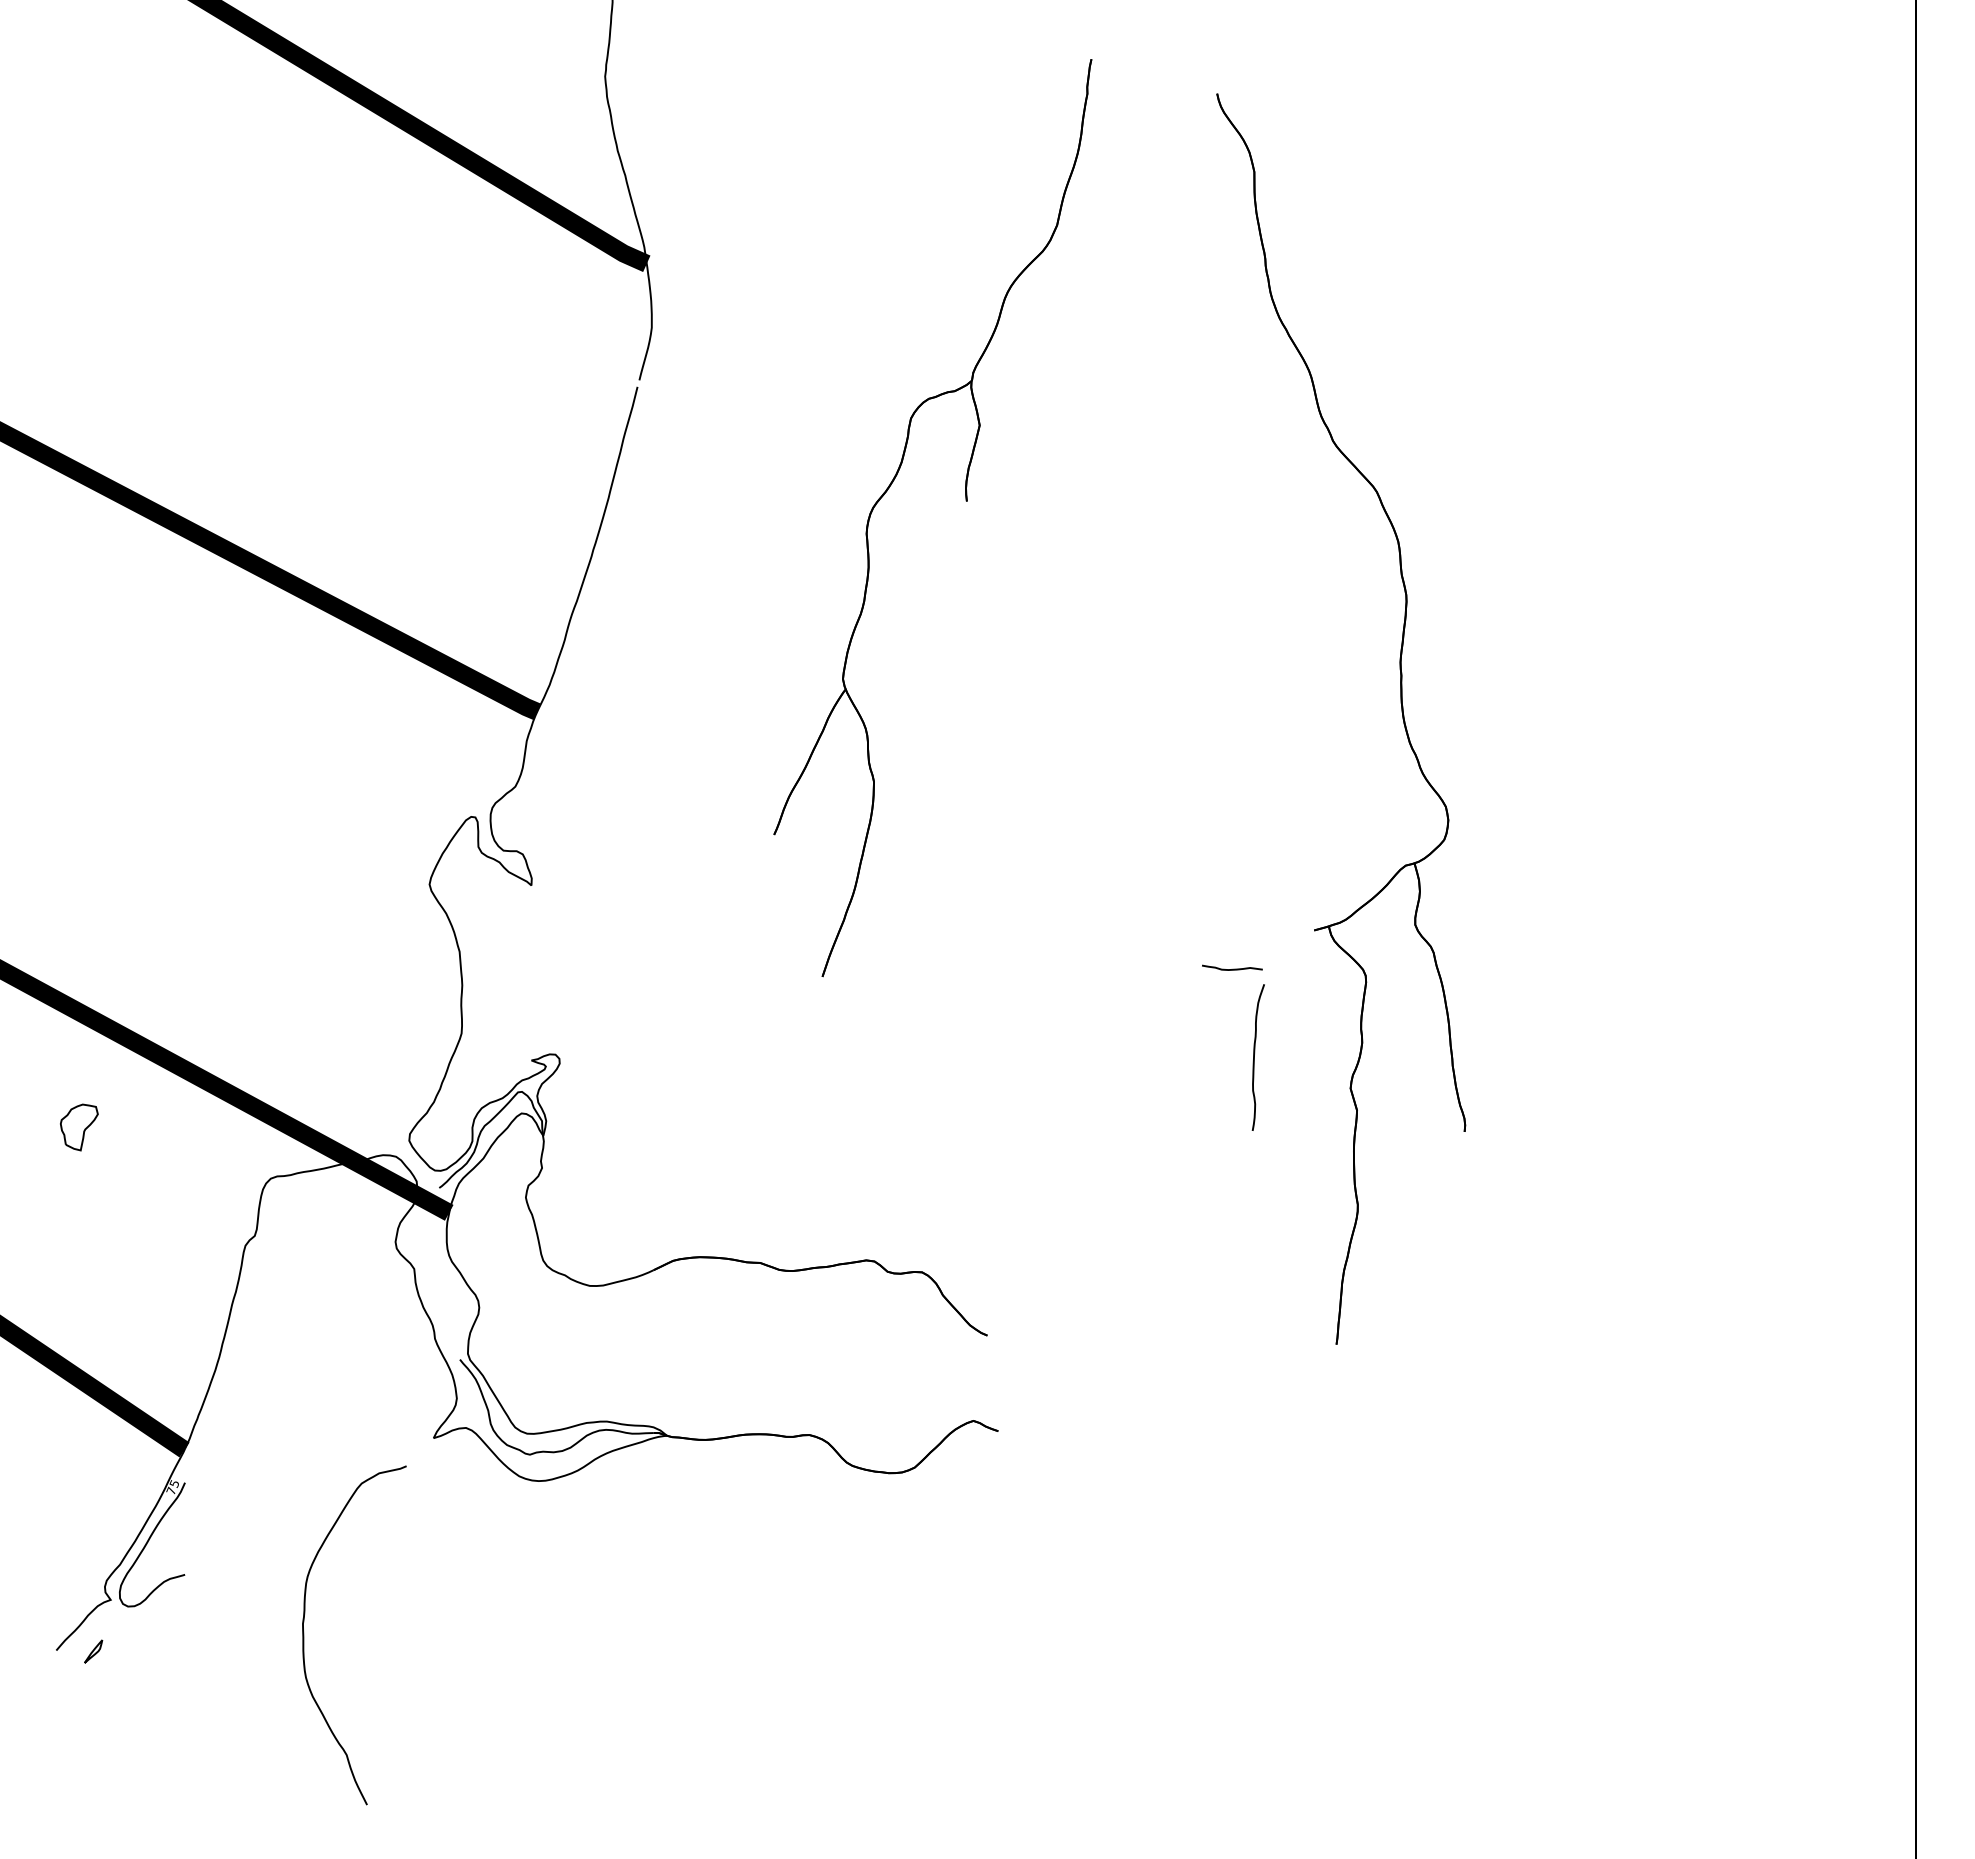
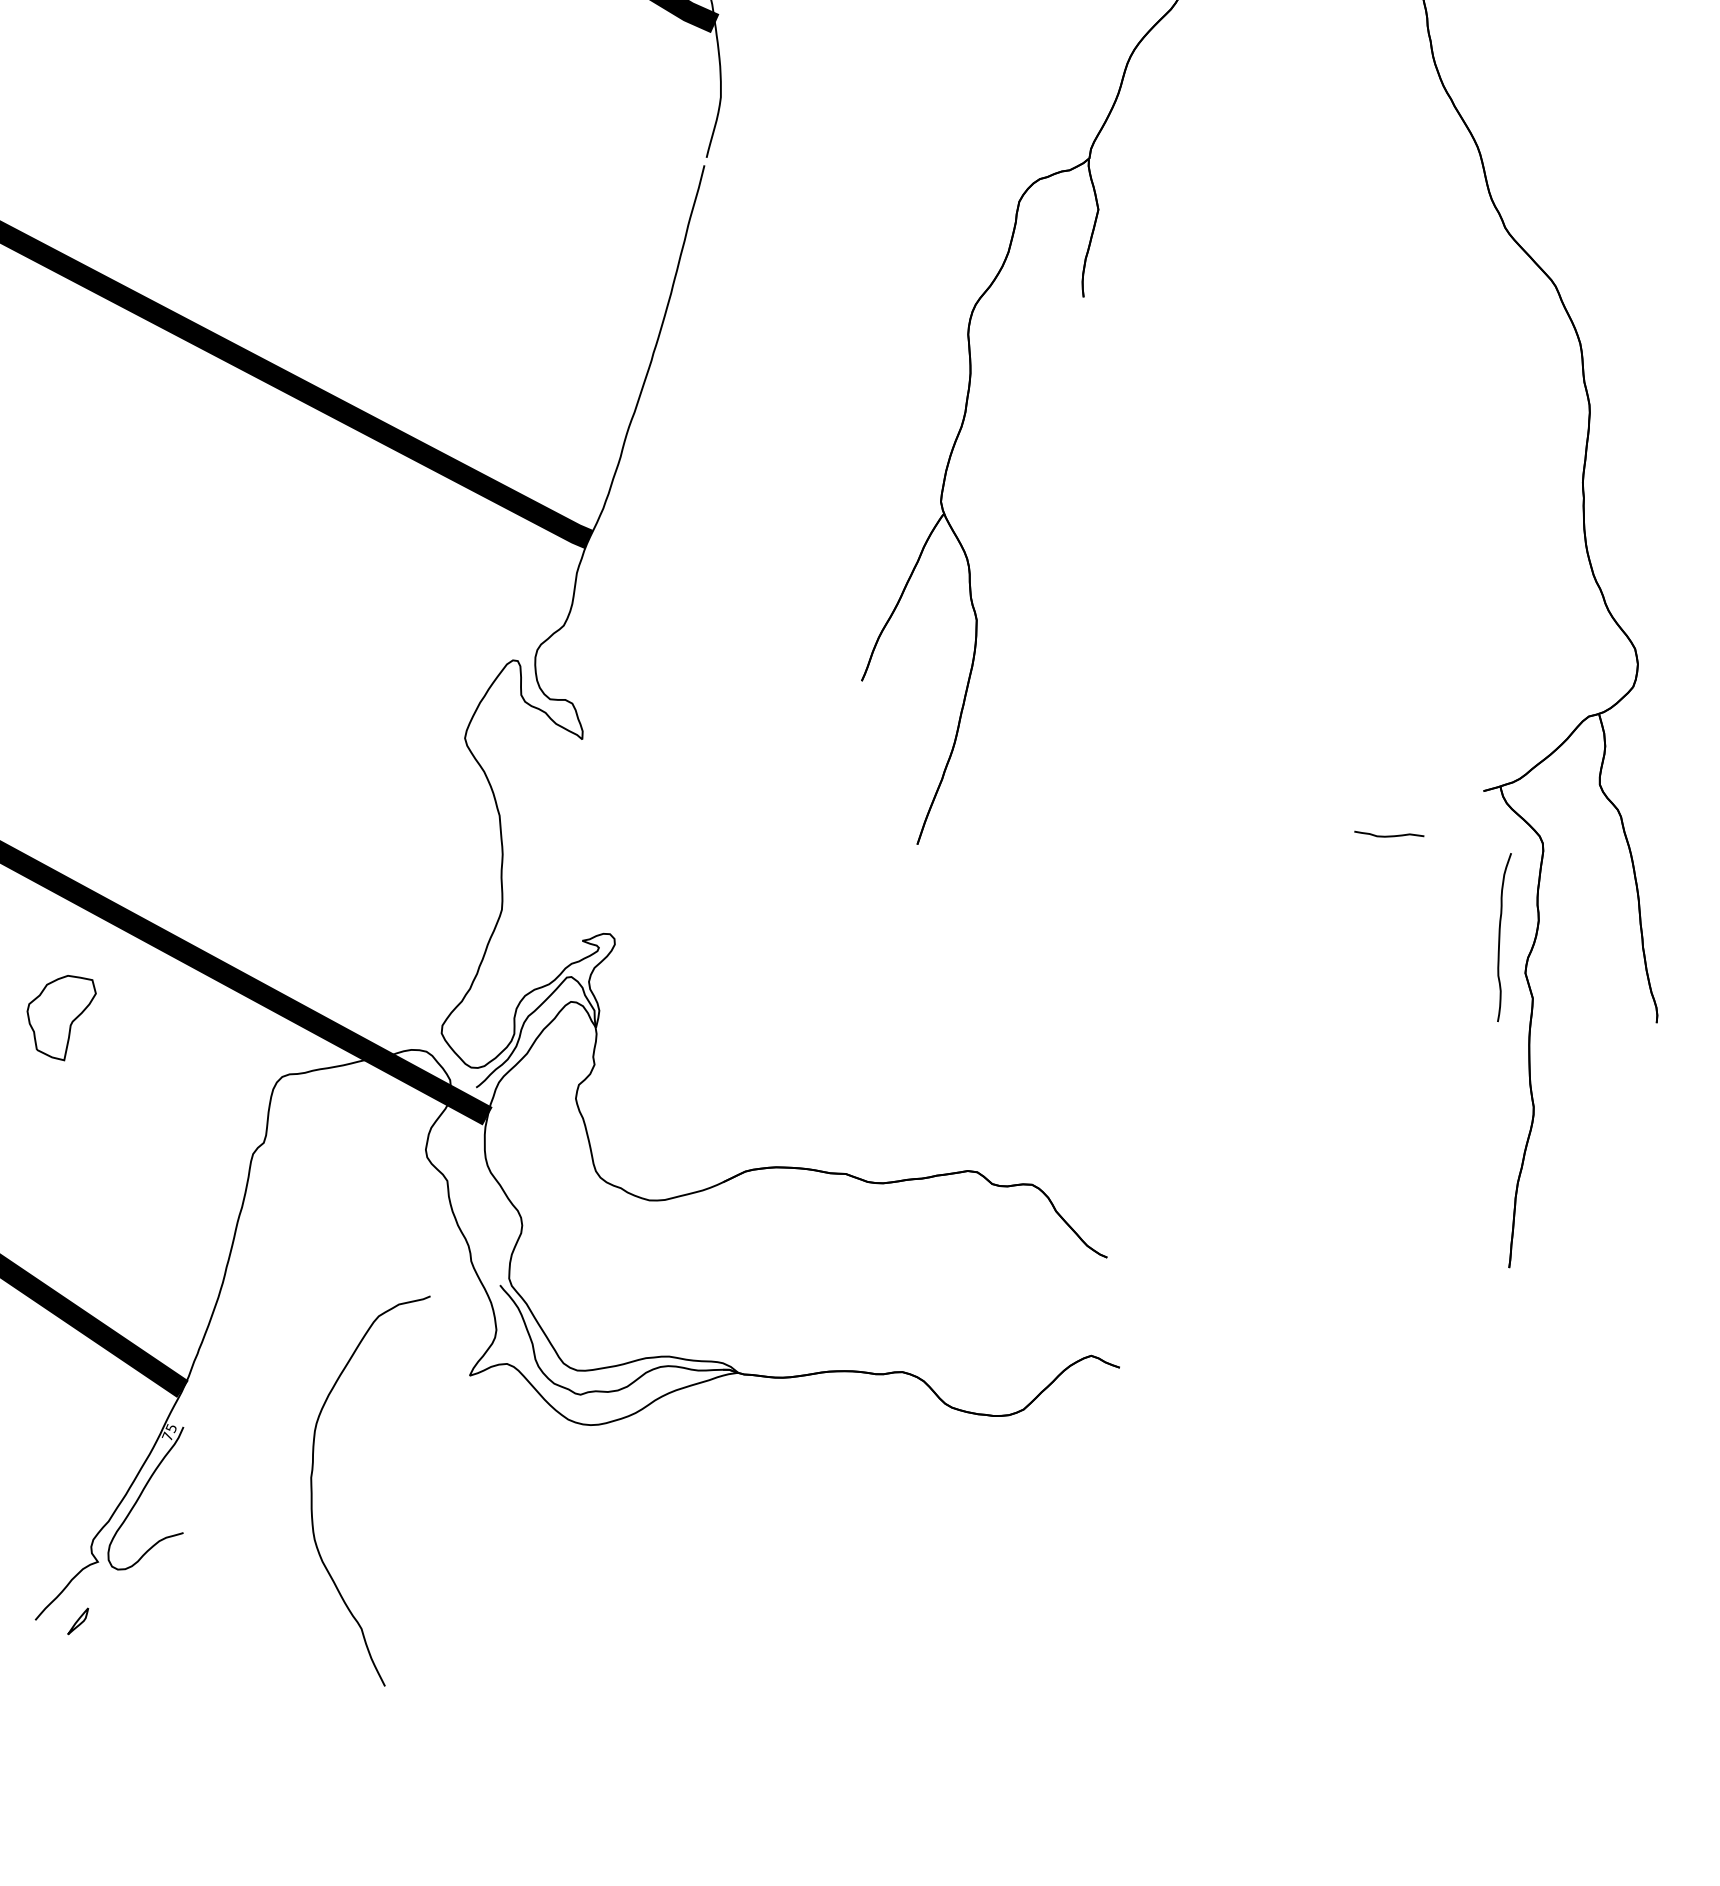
curve: (1254, 1057) -> (1499, 937), moved
part: (79, 1127) -> (61, 1018), size x1.6
curve: (304, 1635) -> (312, 1491), moved

